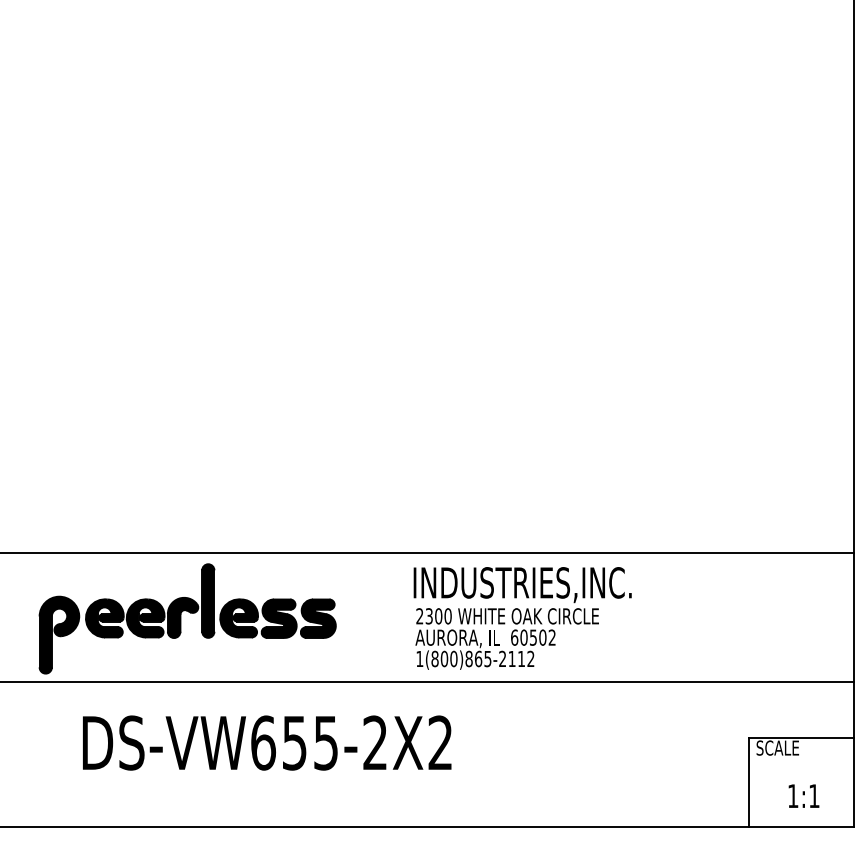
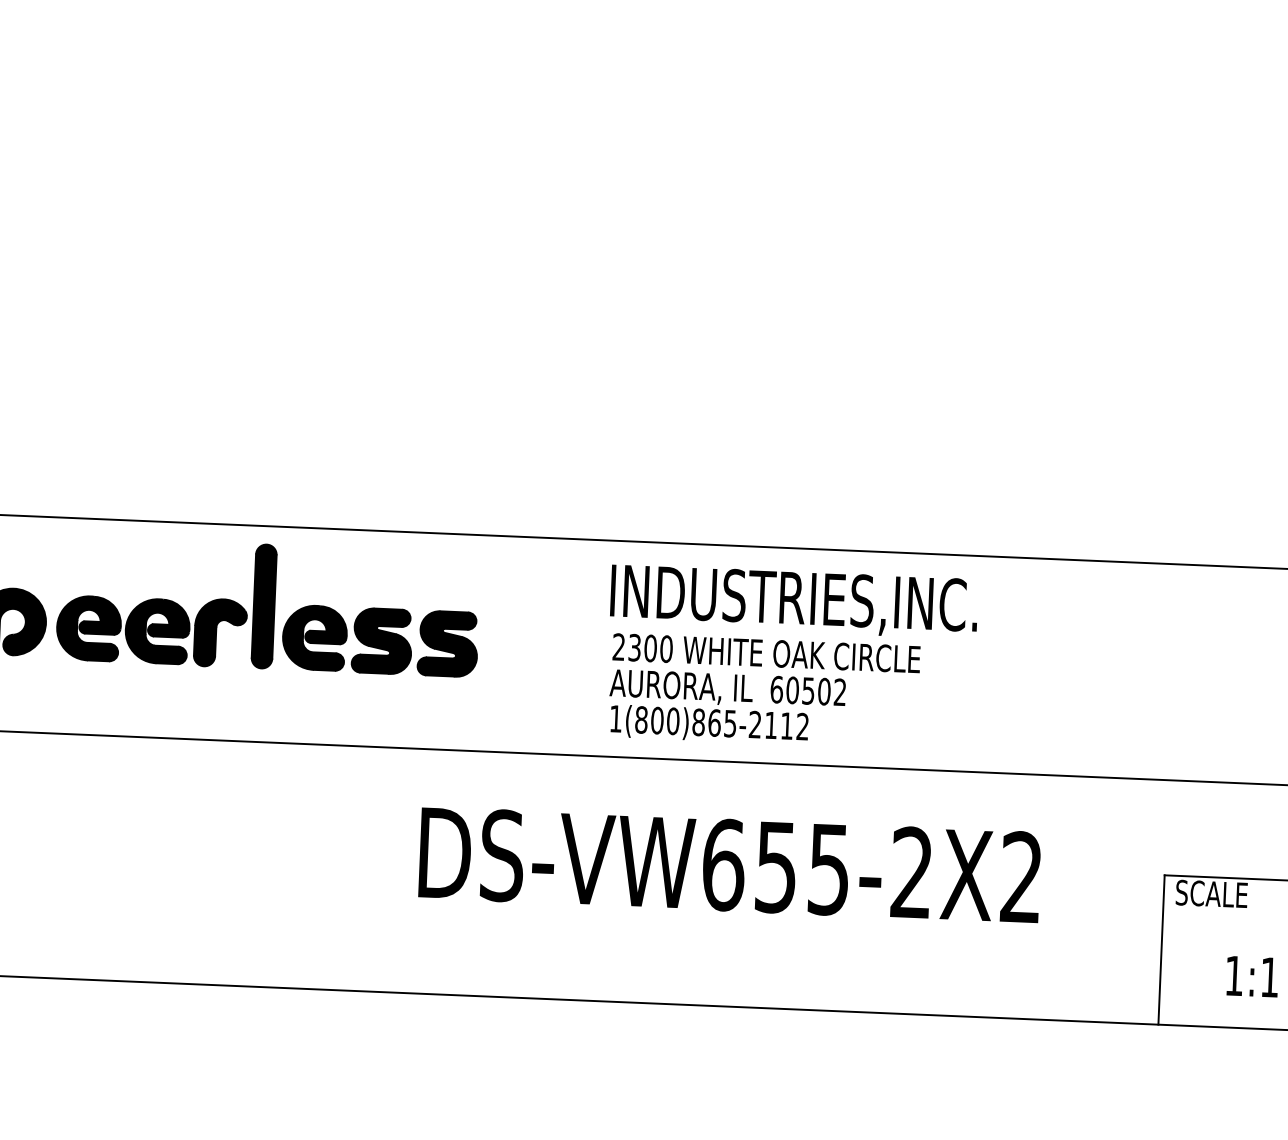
text: (267, 742) -> (730, 864), moved

